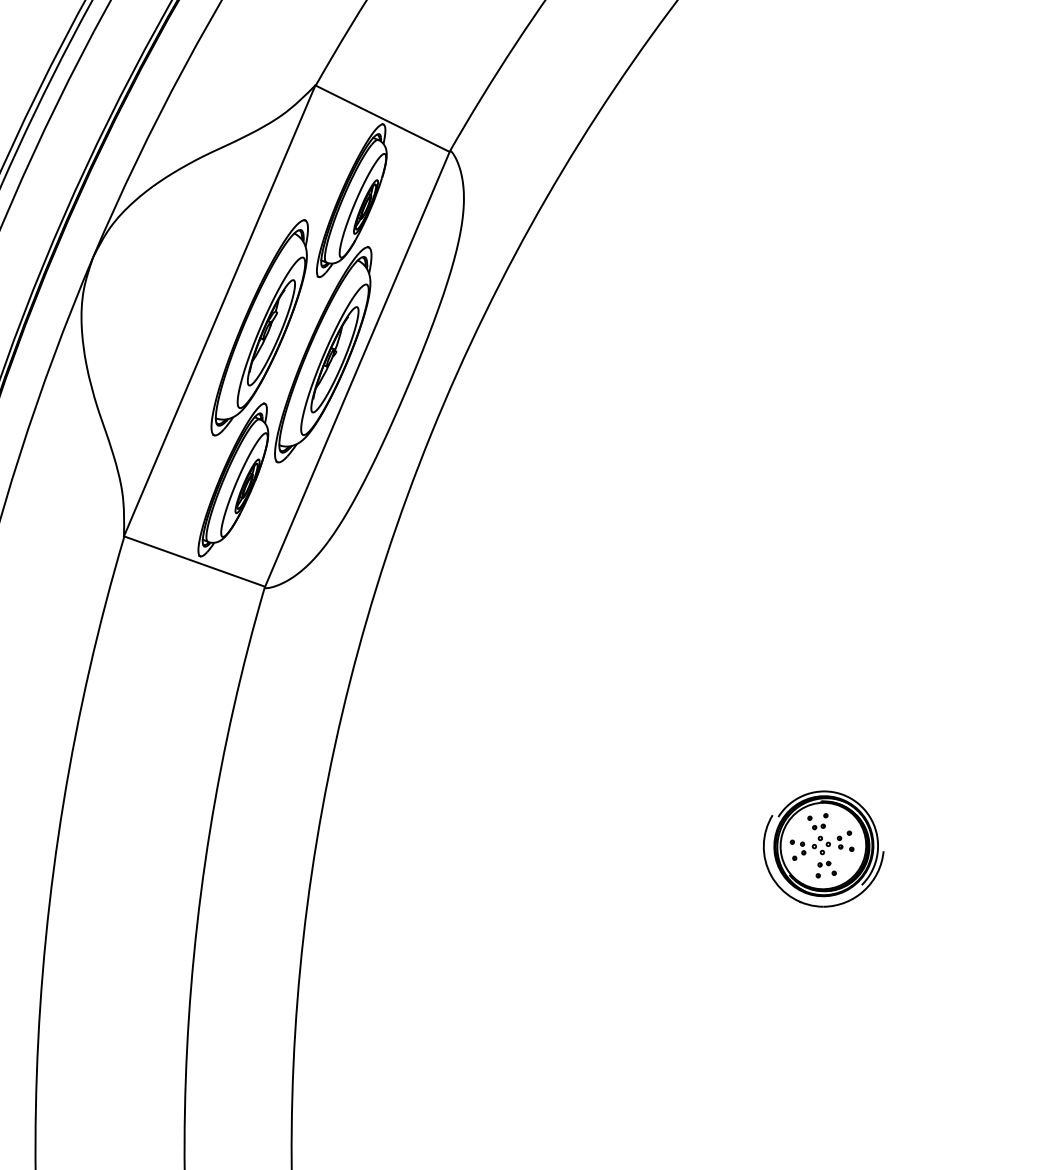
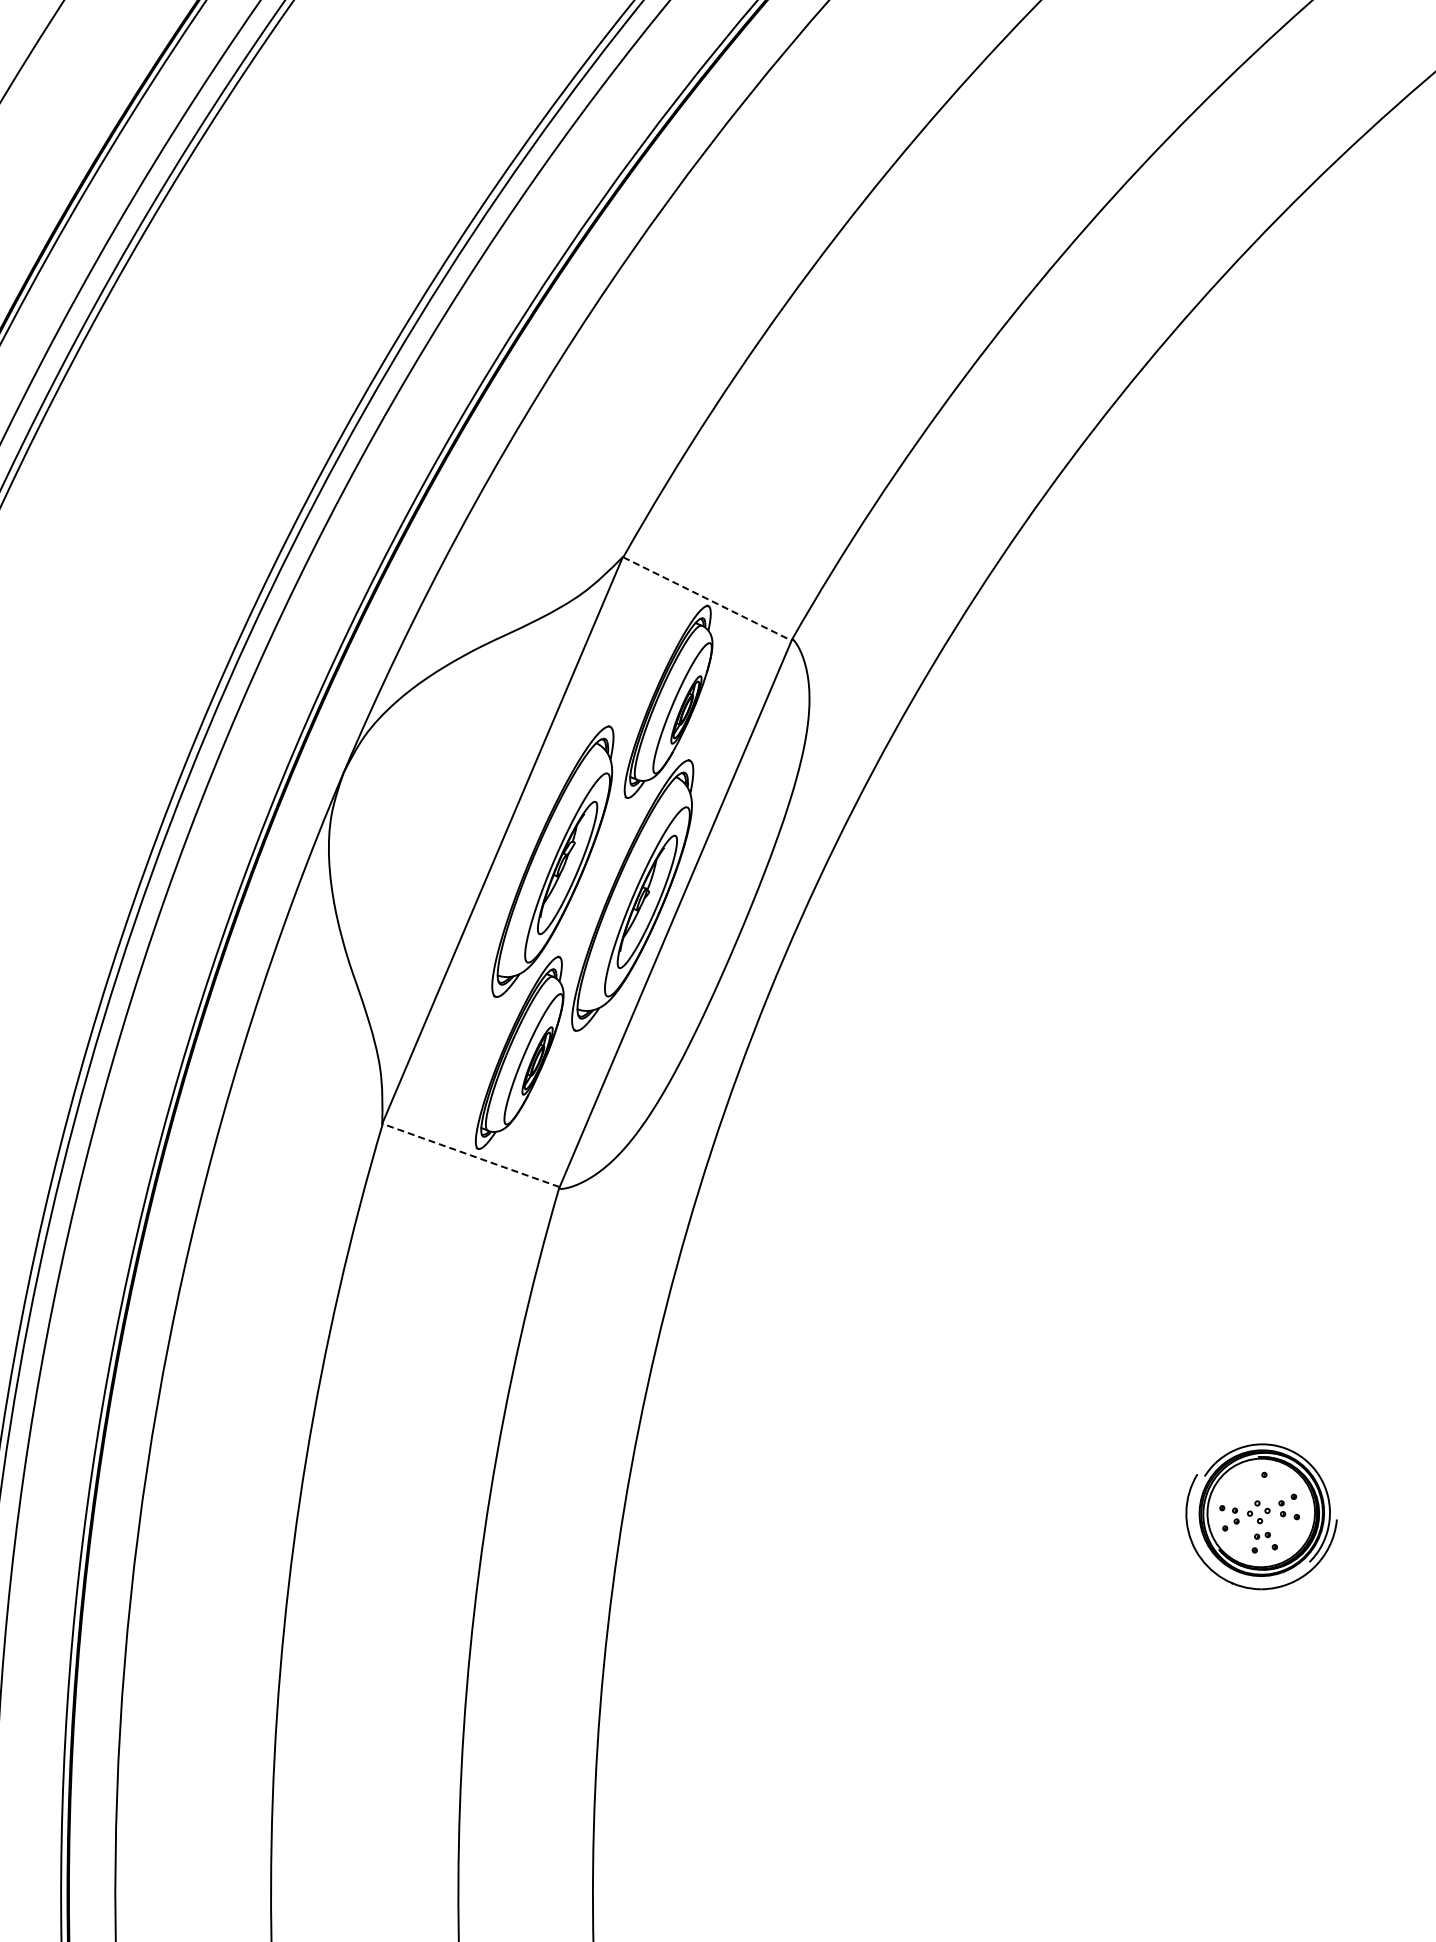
line: (382, 118) -> (707, 598), solid -> dashed
line: (194, 561) -> (471, 1155), solid -> dashed
part: (816, 822) -> (1252, 1483), removed

